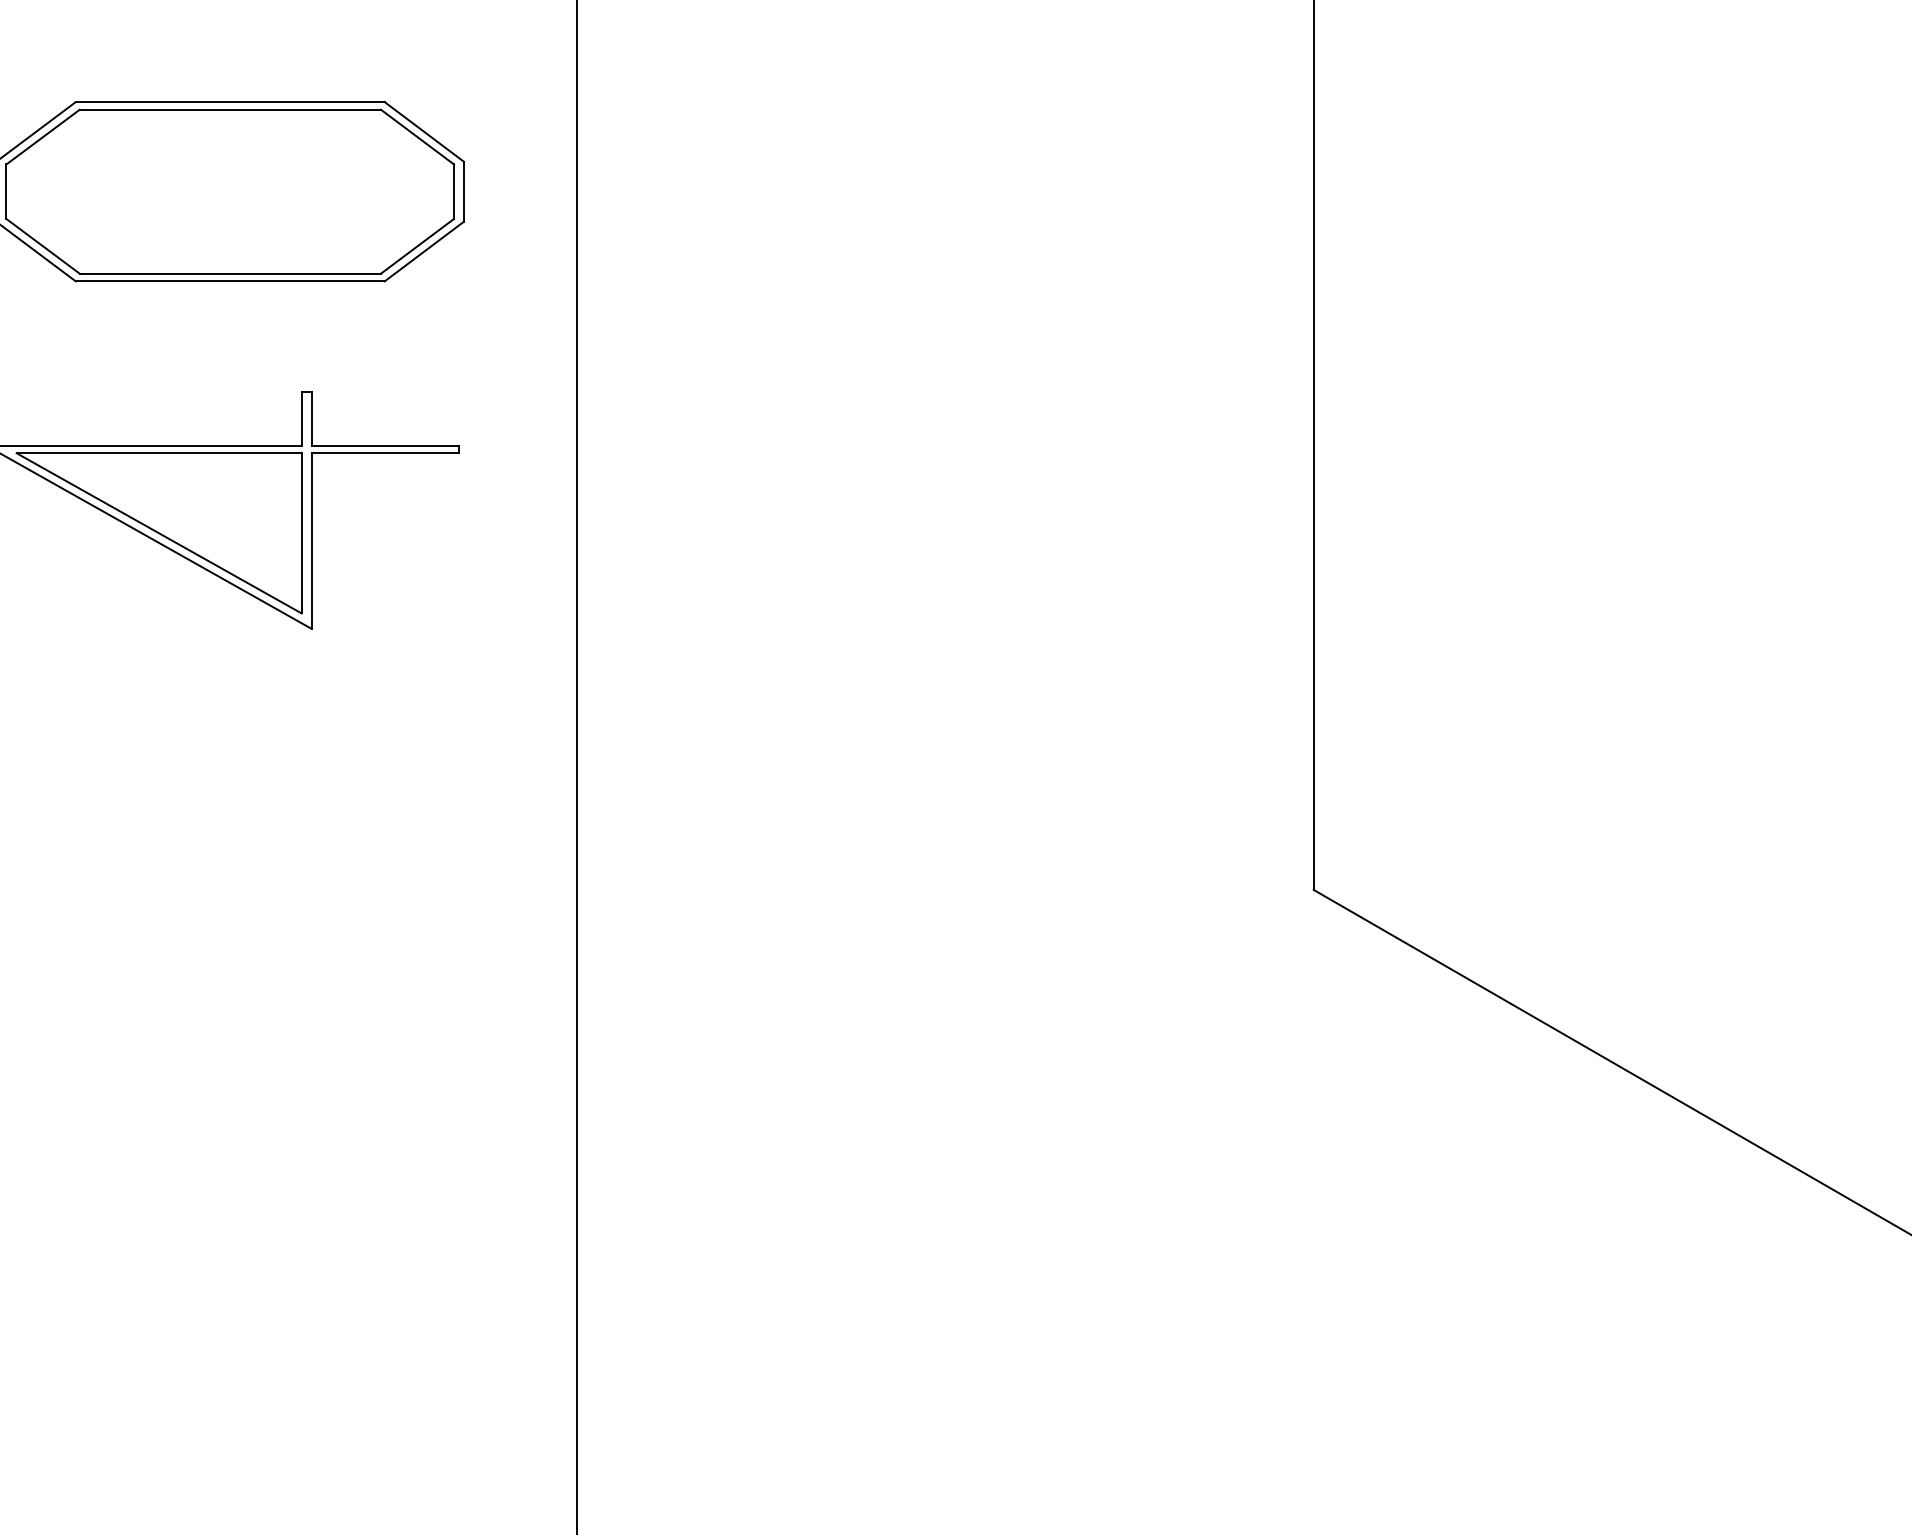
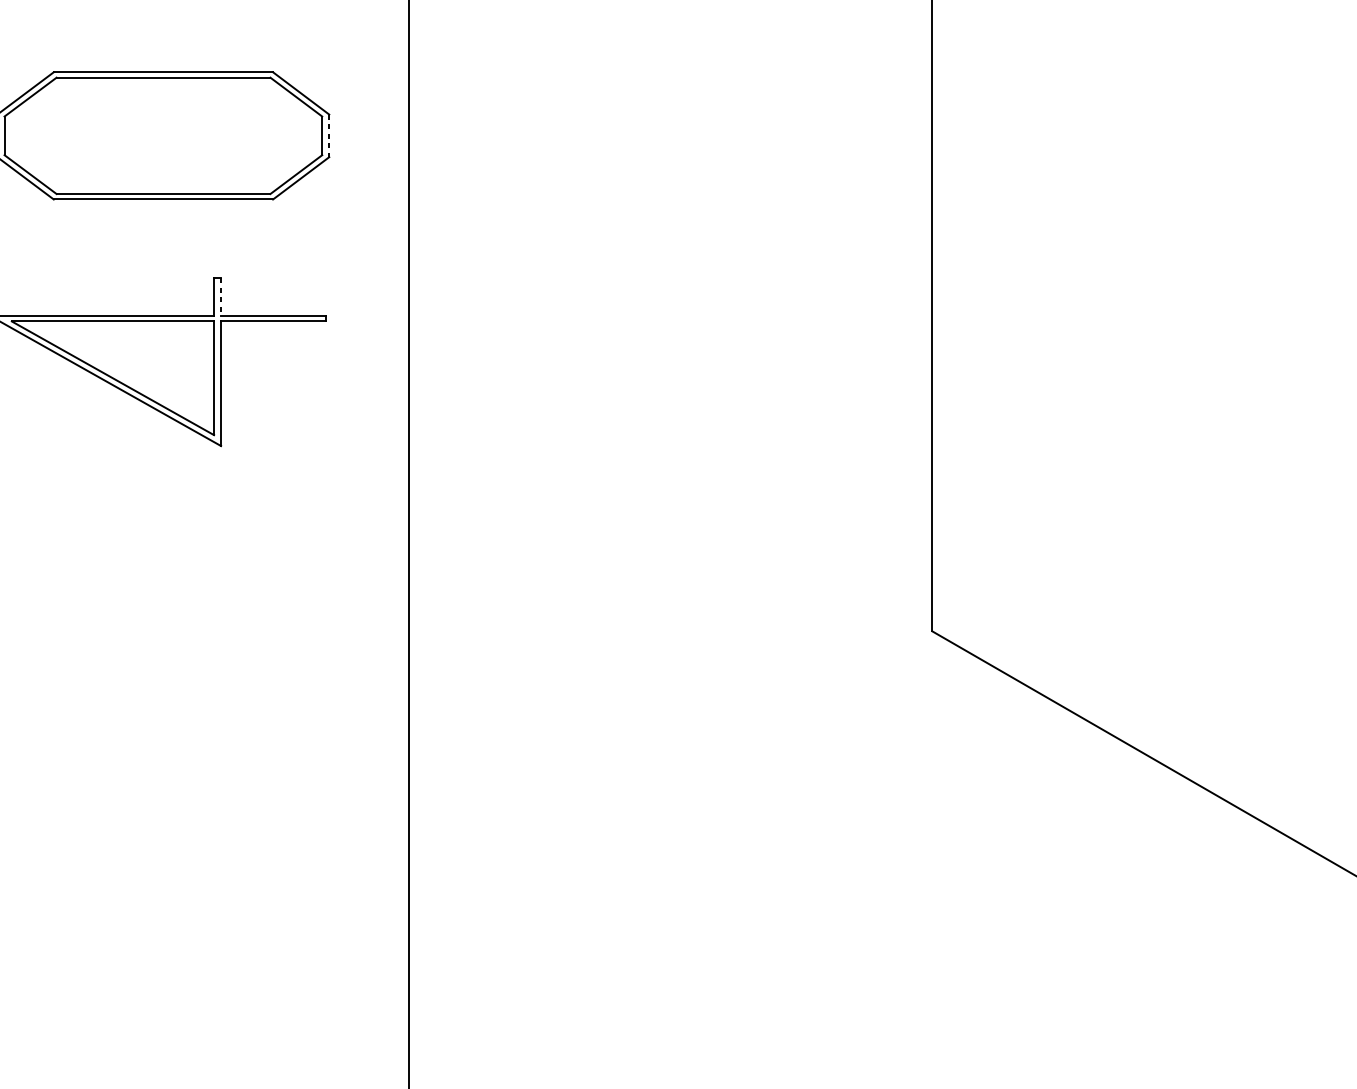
line: (463, 192) -> (328, 136), solid -> dashed
line: (311, 418) -> (221, 296), solid -> dashed

